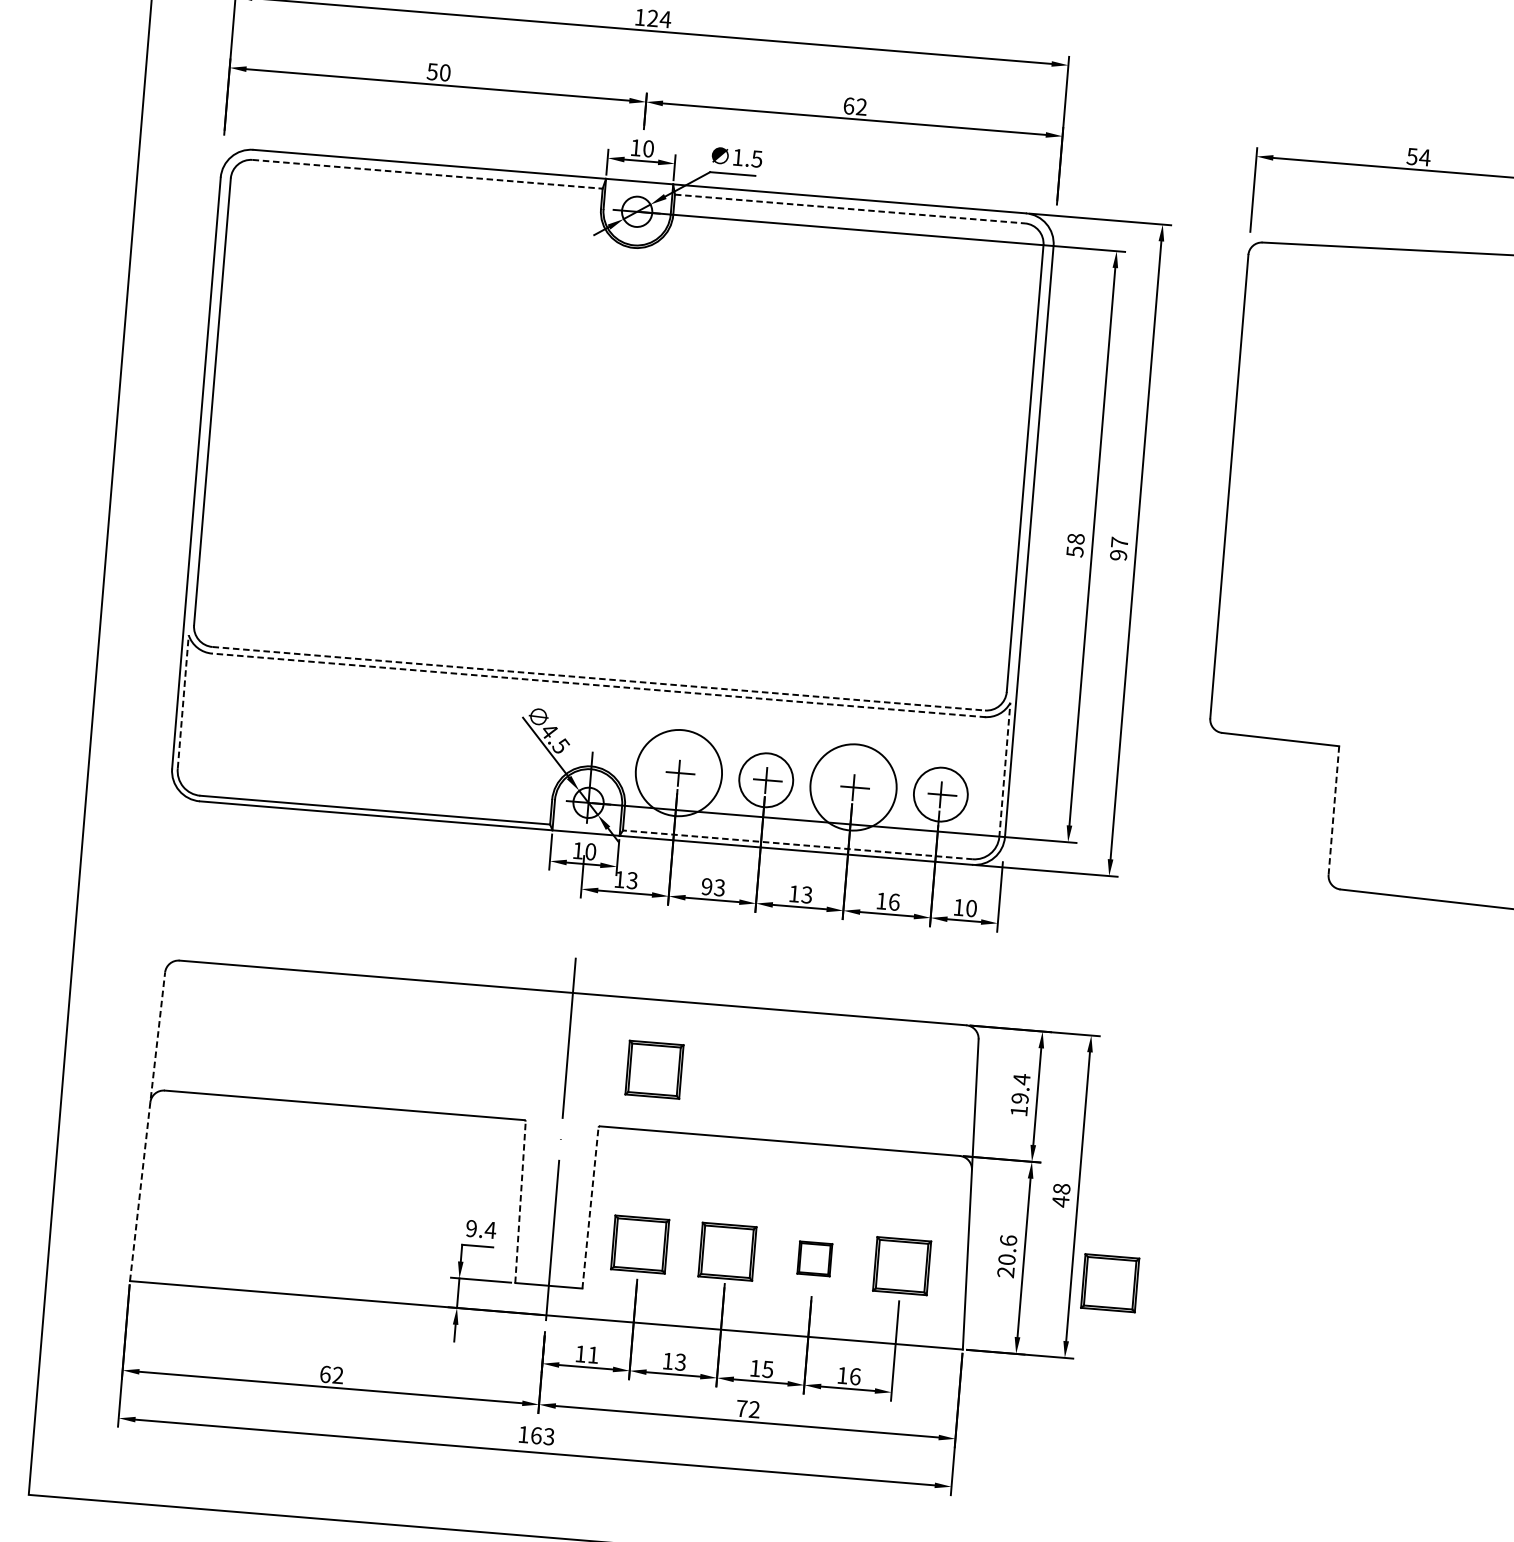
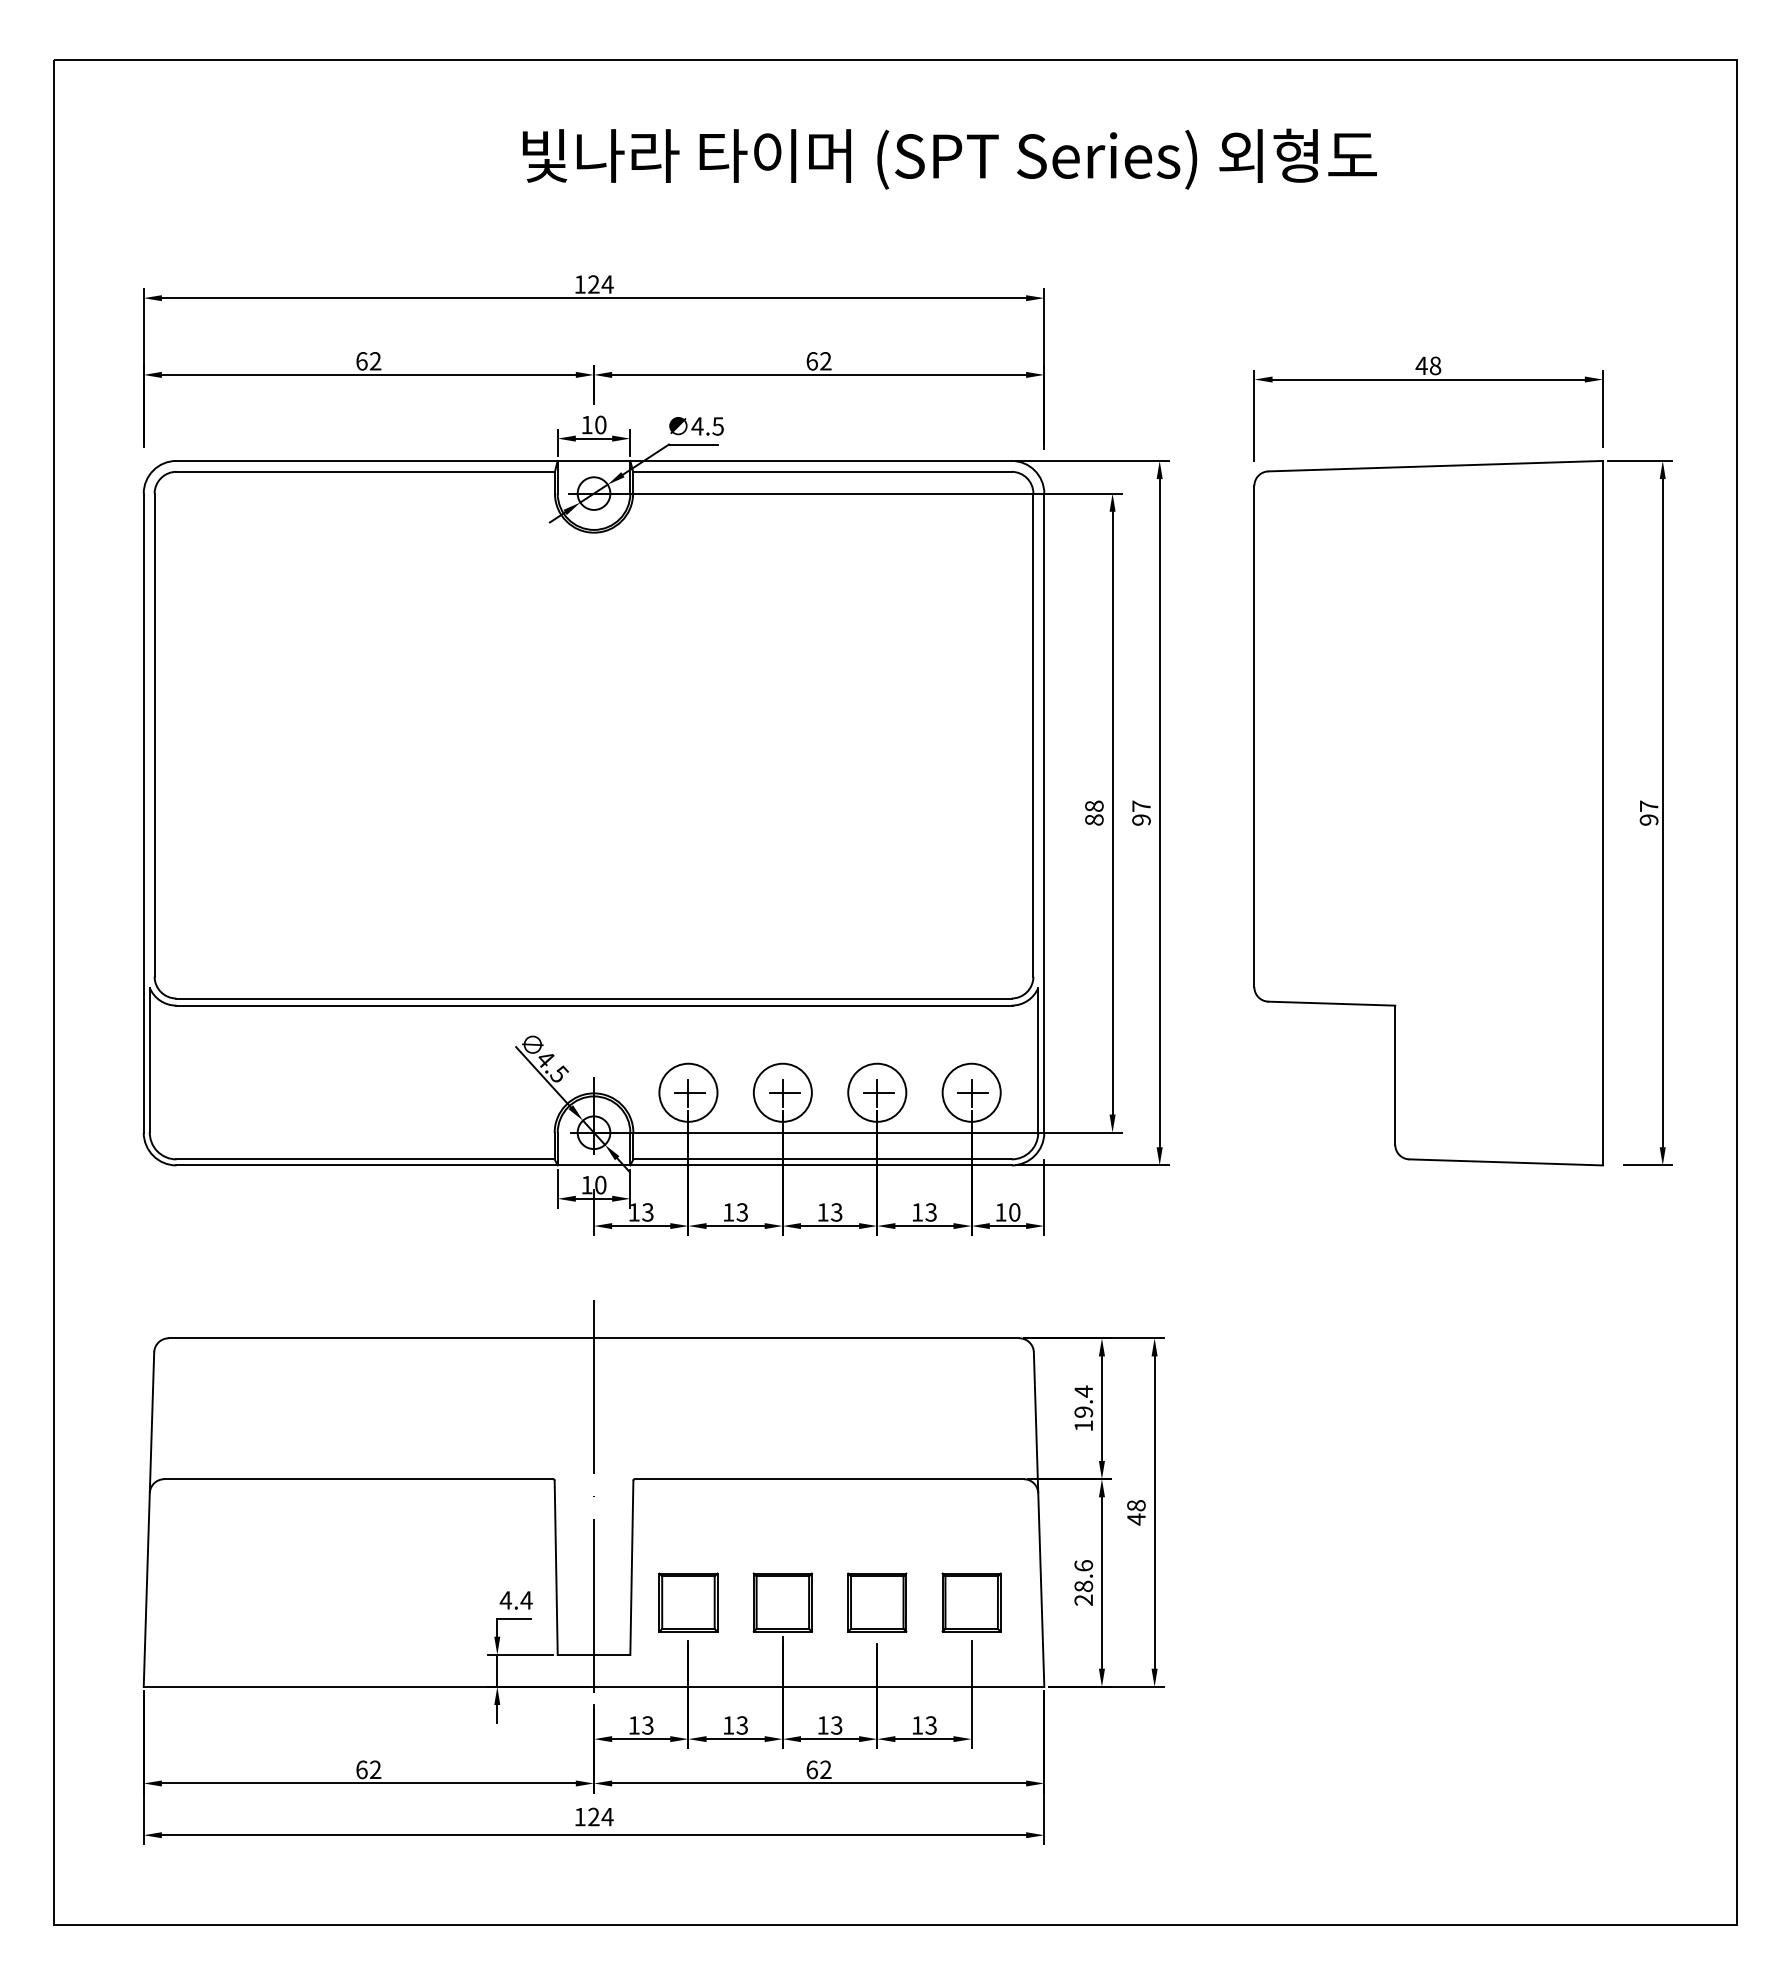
text: (438, 72) -> (368, 361), 50 -> 62
text: (1418, 156) -> (1428, 365), 54 -> 48
text: (737, 157) -> (697, 426), 1.5 -> 4.5
line: (428, 174) -> (366, 471), dashed -> solid
line: (850, 208) -> (822, 471), dashed -> solid
text: (1075, 551) -> (1094, 819), 58 -> 88
line: (599, 678) -> (594, 998), dashed -> solid
line: (598, 685) -> (594, 1005), dashed -> solid
line: (183, 701) -> (149, 1059), dashed -> solid
line: (1005, 769) -> (1038, 1060), dashed -> solid
circle: (678, 772) -> (688, 1092), size x0.62
circle: (853, 787) -> (877, 1092), size x0.62
line: (1334, 810) -> (1395, 1075), dashed -> solid
line: (797, 844) -> (822, 1159), dashed -> solid
text: (706, 886) -> (728, 1212), 93 -> 13
text: (894, 902) -> (931, 1212), 16 -> 13
part: (654, 1069) -> (688, 1413), removed
line: (147, 1126) -> (148, 1519), dashed -> solid
line: (520, 1202) -> (556, 1567), dashed -> solid
line: (590, 1207) -> (631, 1567), dashed -> solid
text: (471, 1228) -> (505, 1600), 9.4 -> 4.4
part: (815, 1258) -> (877, 1602), size x1.67
text: (1006, 1259) -> (1083, 1586), 20.6 -> 28.6
part: (1110, 1283) -> (1196, 1602), removed
text: (592, 1355) -> (647, 1725), 11 -> 13
text: (767, 1369) -> (836, 1725), 15 -> 13
text: (855, 1376) -> (931, 1725), 16 -> 13
text: (741, 1408) -> (811, 1769), 72 -> 62
text: (542, 1435) -> (600, 1816), 163 -> 124

